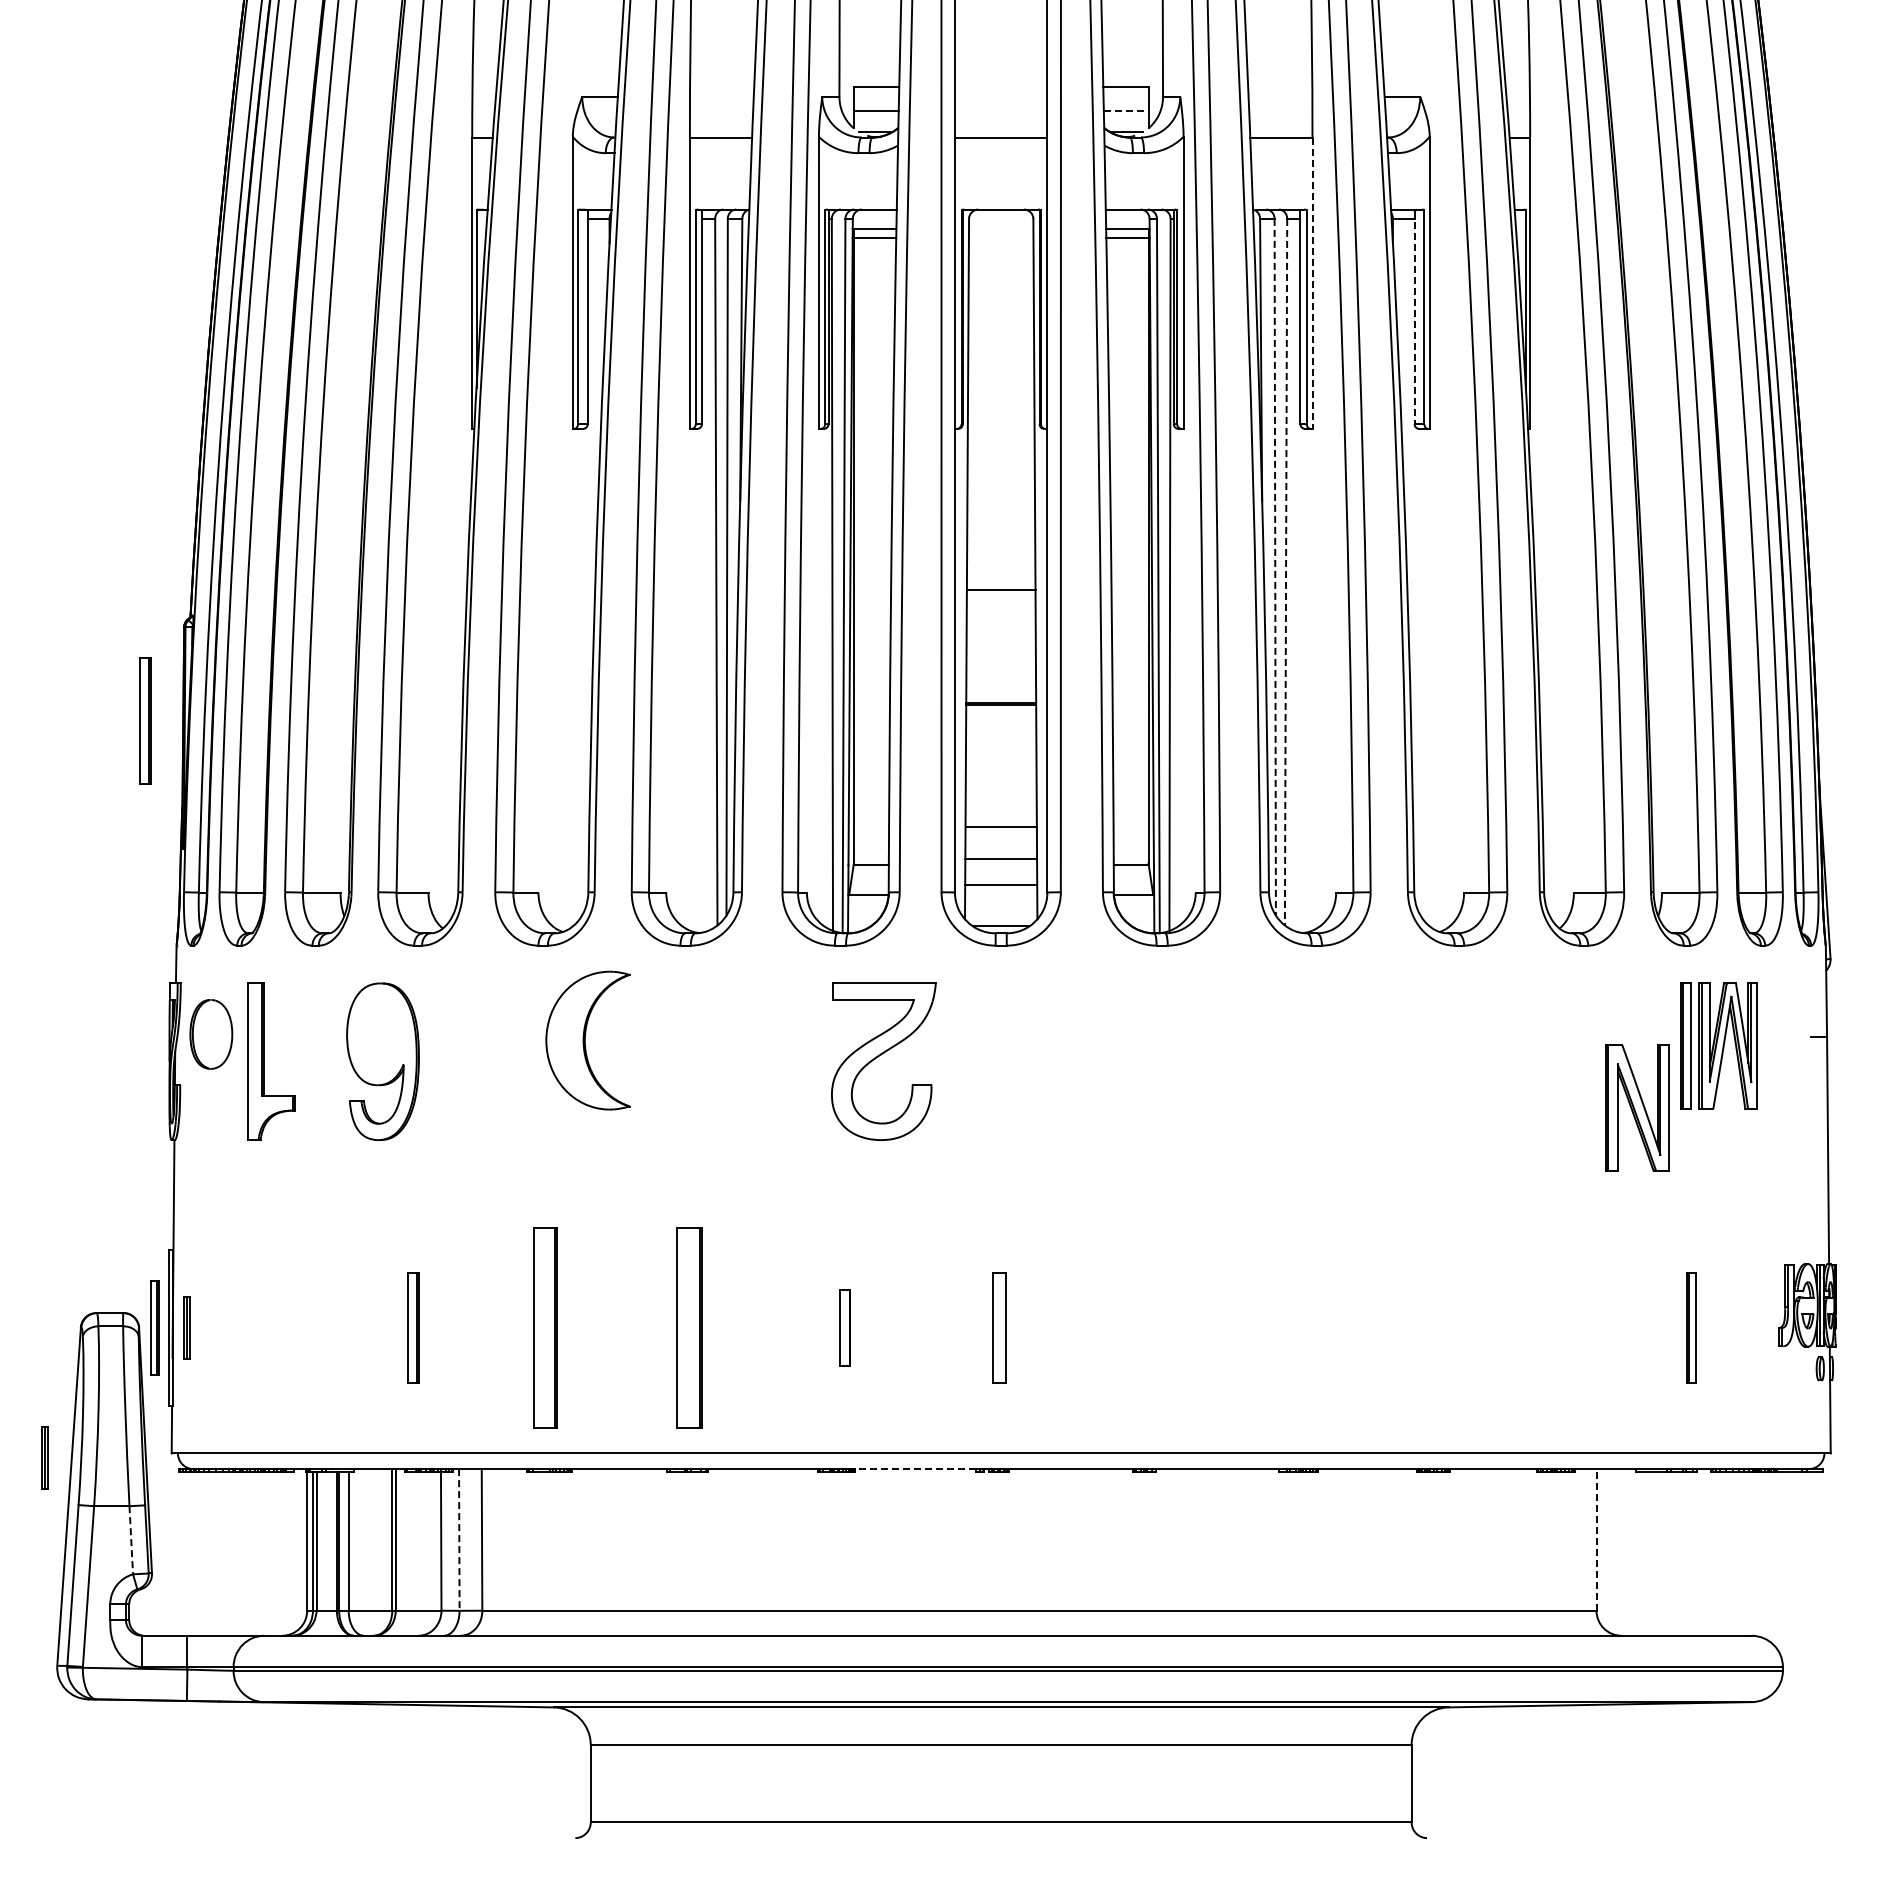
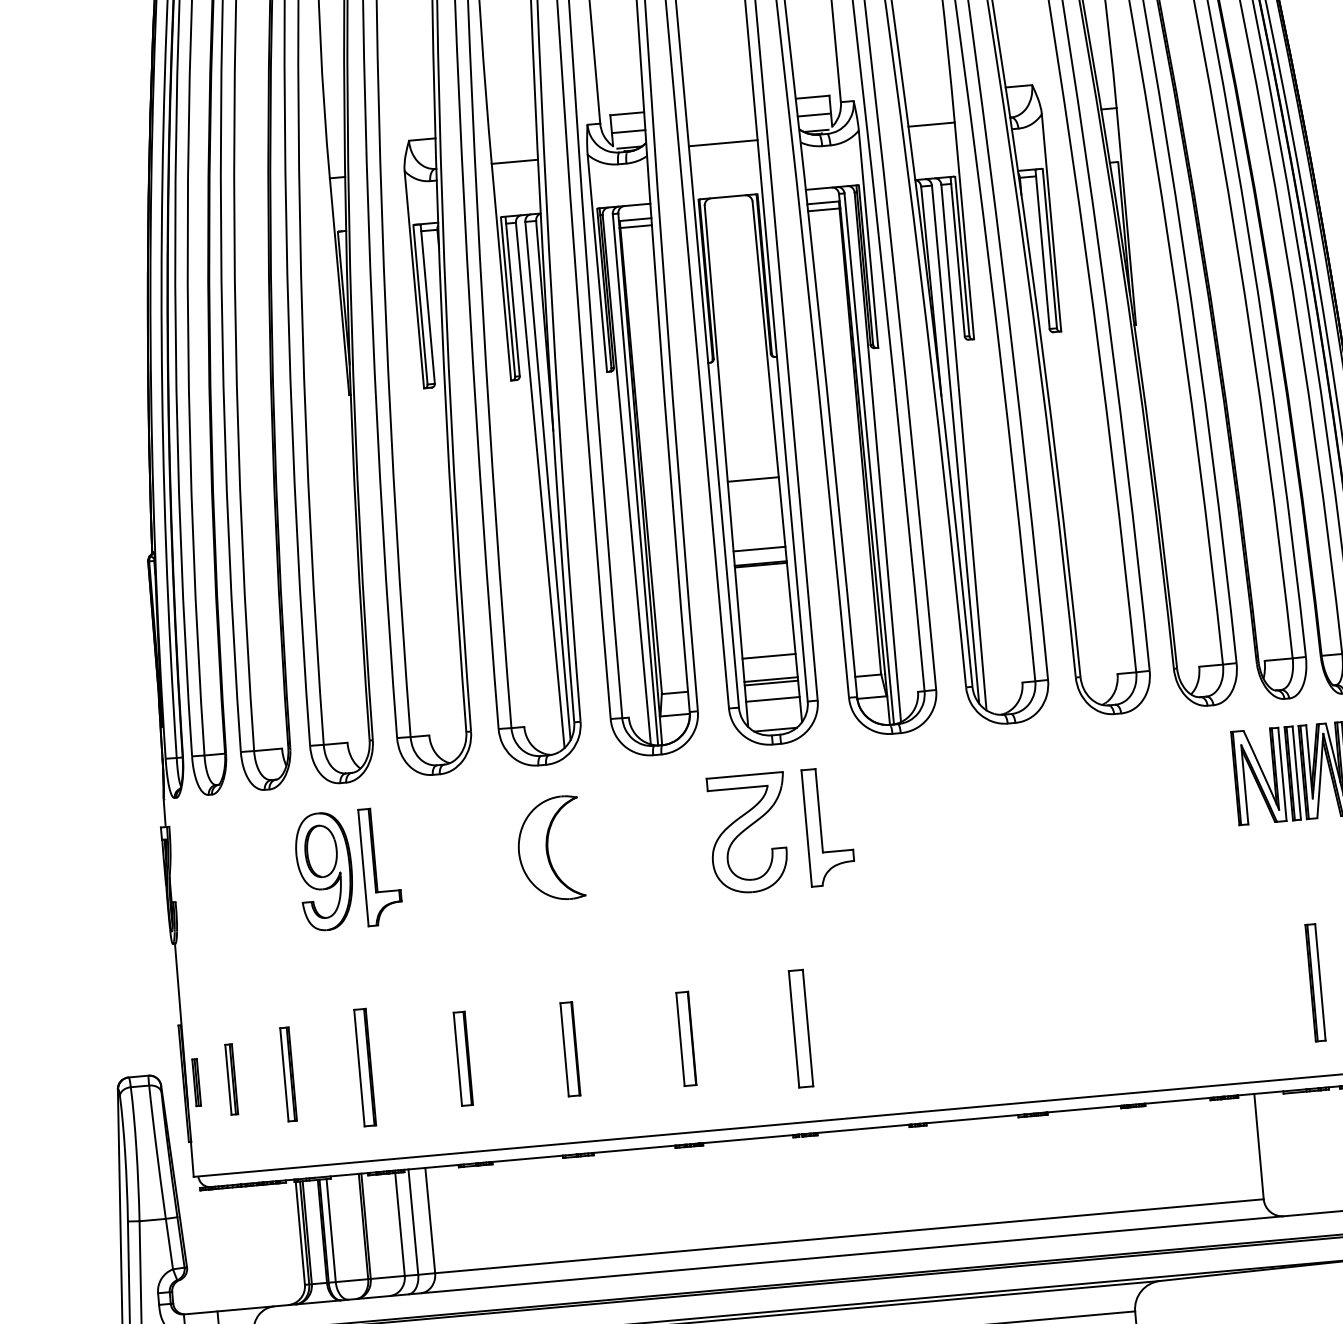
line: (1126, 110) -> (814, 114), dashed -> solid
line: (1312, 283) -> (964, 231), dashed -> solid
line: (1414, 318) -> (1042, 250), dashed -> solid
line: (1275, 567) -> (955, 444), dashed -> solid
line: (1286, 572) -> (964, 447), dashed -> solid
line: (1001, 683) -> (759, 549), added
part: (145, 720) -> (288, 1074), moved
line: (1001, 863) -> (771, 683), added
part: (211, 1034) -> (321, 851), moved
part: (587, 1040) -> (549, 849), moved
part: (881, 1055) -> (747, 829), moved
part: (264, 1061) -> (375, 866), moved
part: (1050, 1061) -> (821, 827), added
part: (1637, 1107) -> (1258, 776), moved
part: (154, 1327) -> (231, 1079), moved
part: (413, 1327) -> (365, 1067), size x1.43
part: (545, 1327) -> (463, 1058), size x0.62
part: (689, 1327) -> (570, 1048), size x0.62
part: (844, 1327) -> (685, 1038), size x1.67
part: (999, 1327) -> (800, 1028), size x1.43
part: (1691, 1327) -> (1315, 982), size x1.43
part: (44, 1457) -> (99, 1188), removed
line: (913, 1469) -> (746, 1139), dashed -> solid
line: (459, 1539) -> (413, 1221), dashed -> solid
line: (1596, 1539) -> (1258, 1146), dashed -> solid
line: (131, 1540) -> (169, 1244), dashed -> solid

